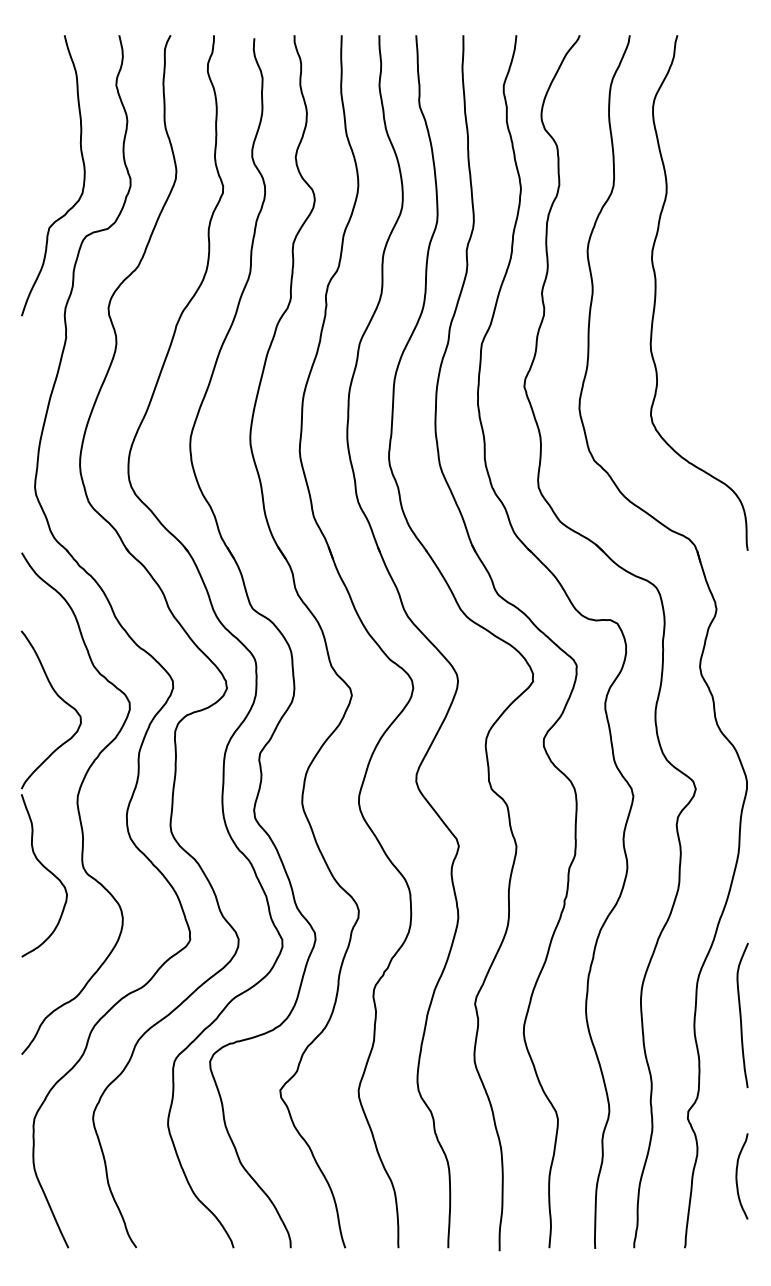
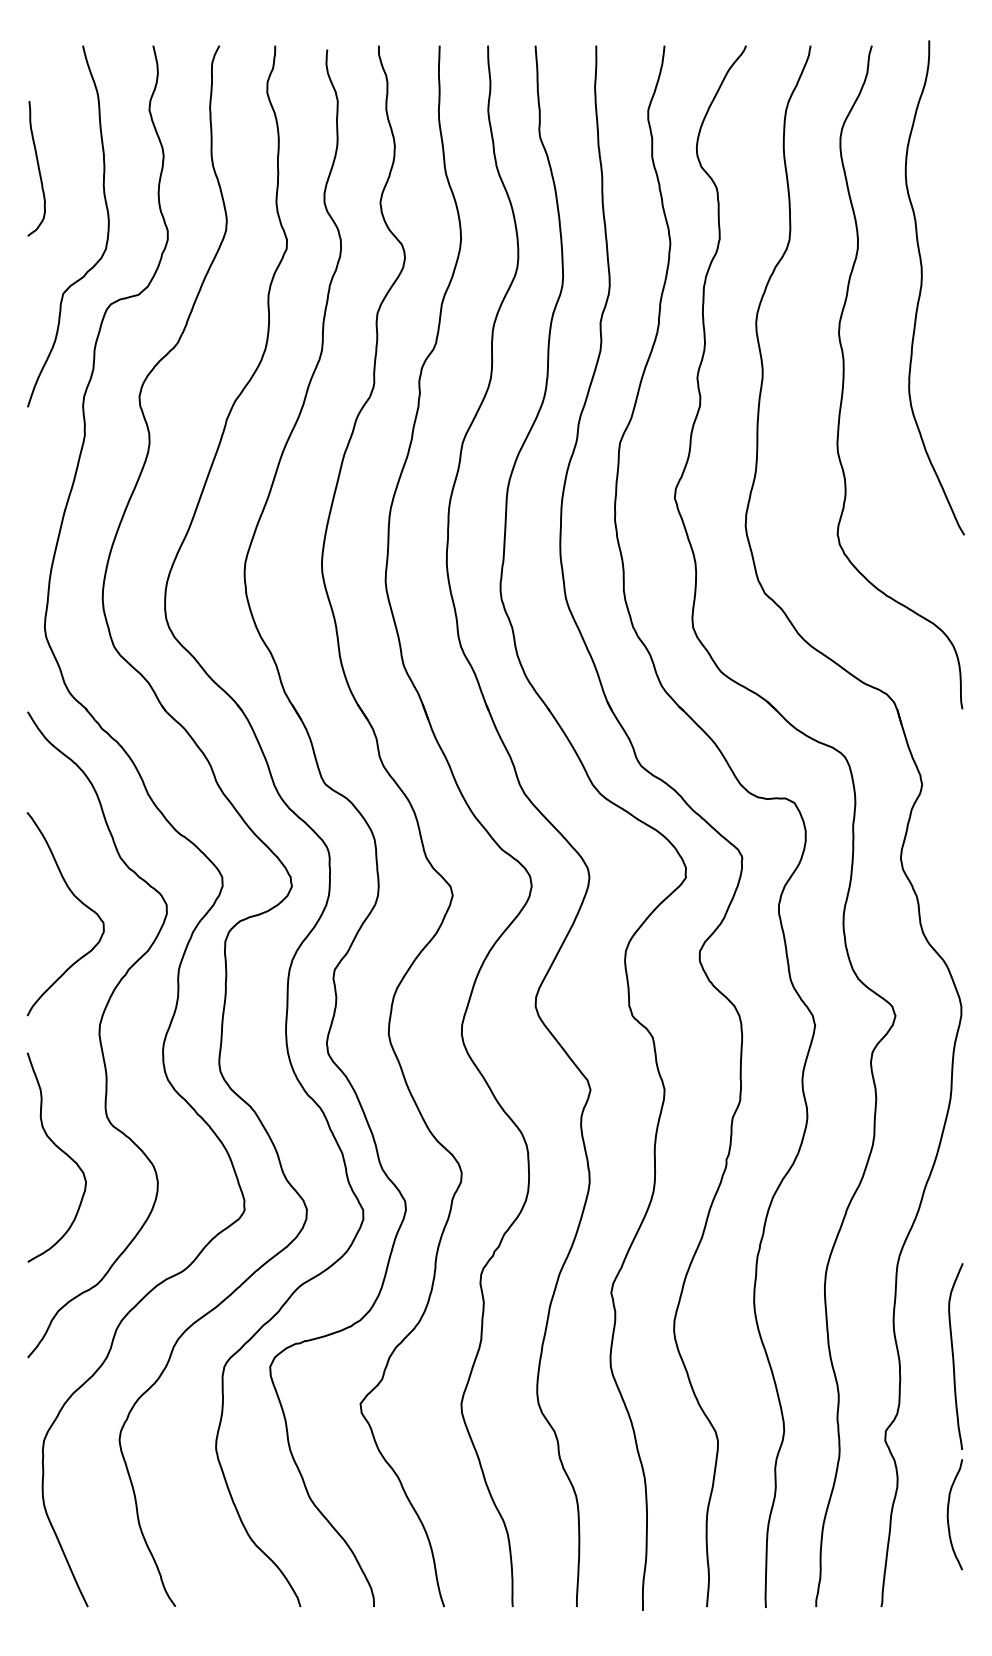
curve: (29, 129) -> (37, 167), added
curve: (716, 222) -> (922, 286), added
curve: (47, 870) -> (61, 1151), moved
curve: (741, 1016) -> (954, 1357), moved

